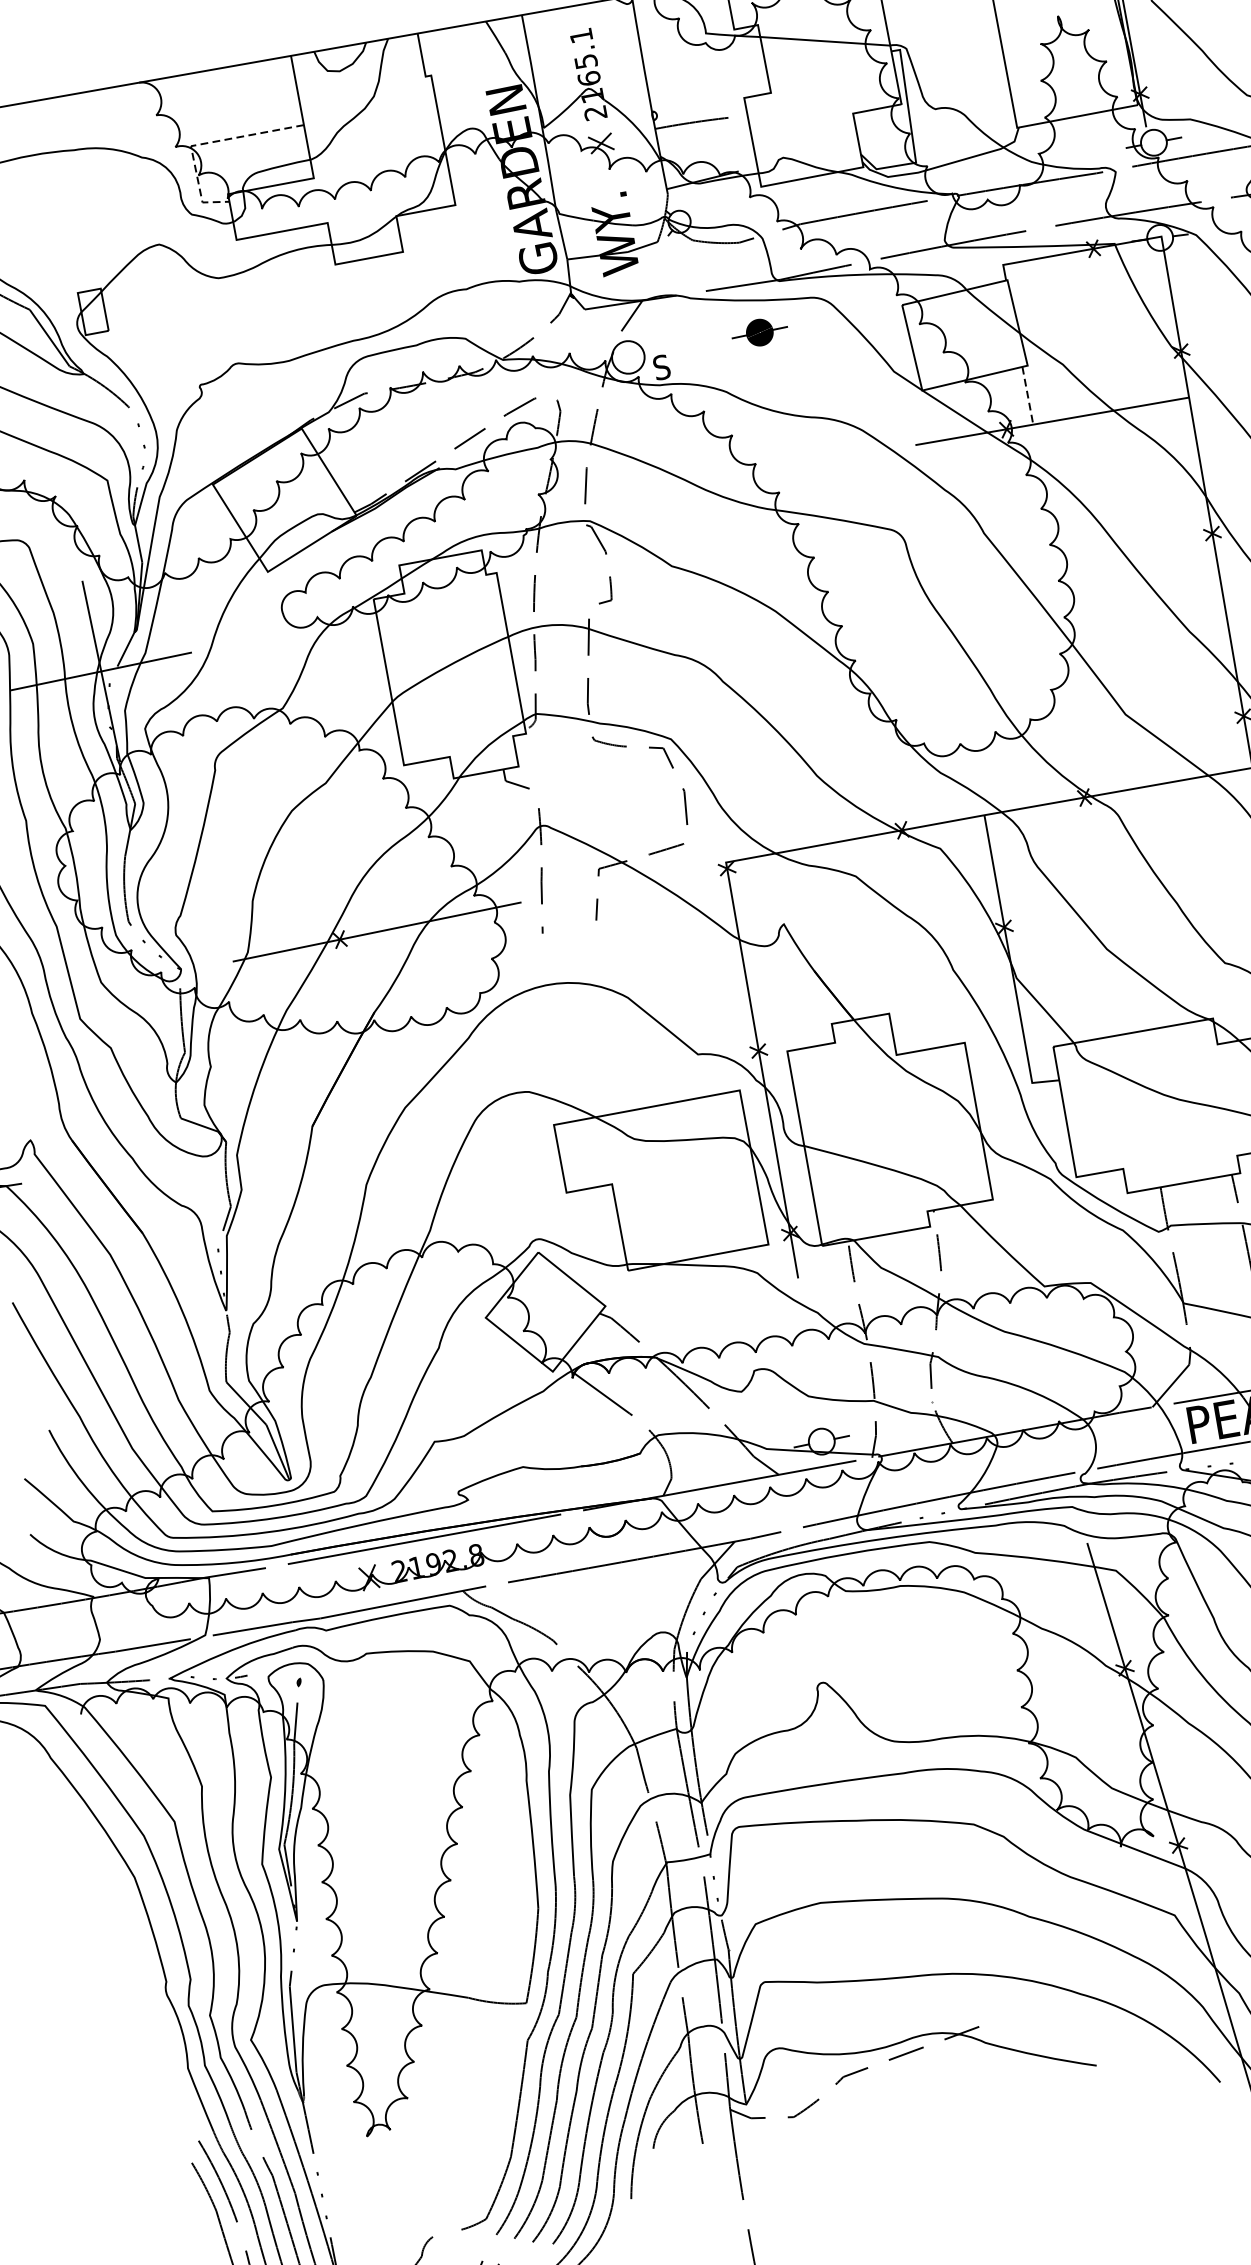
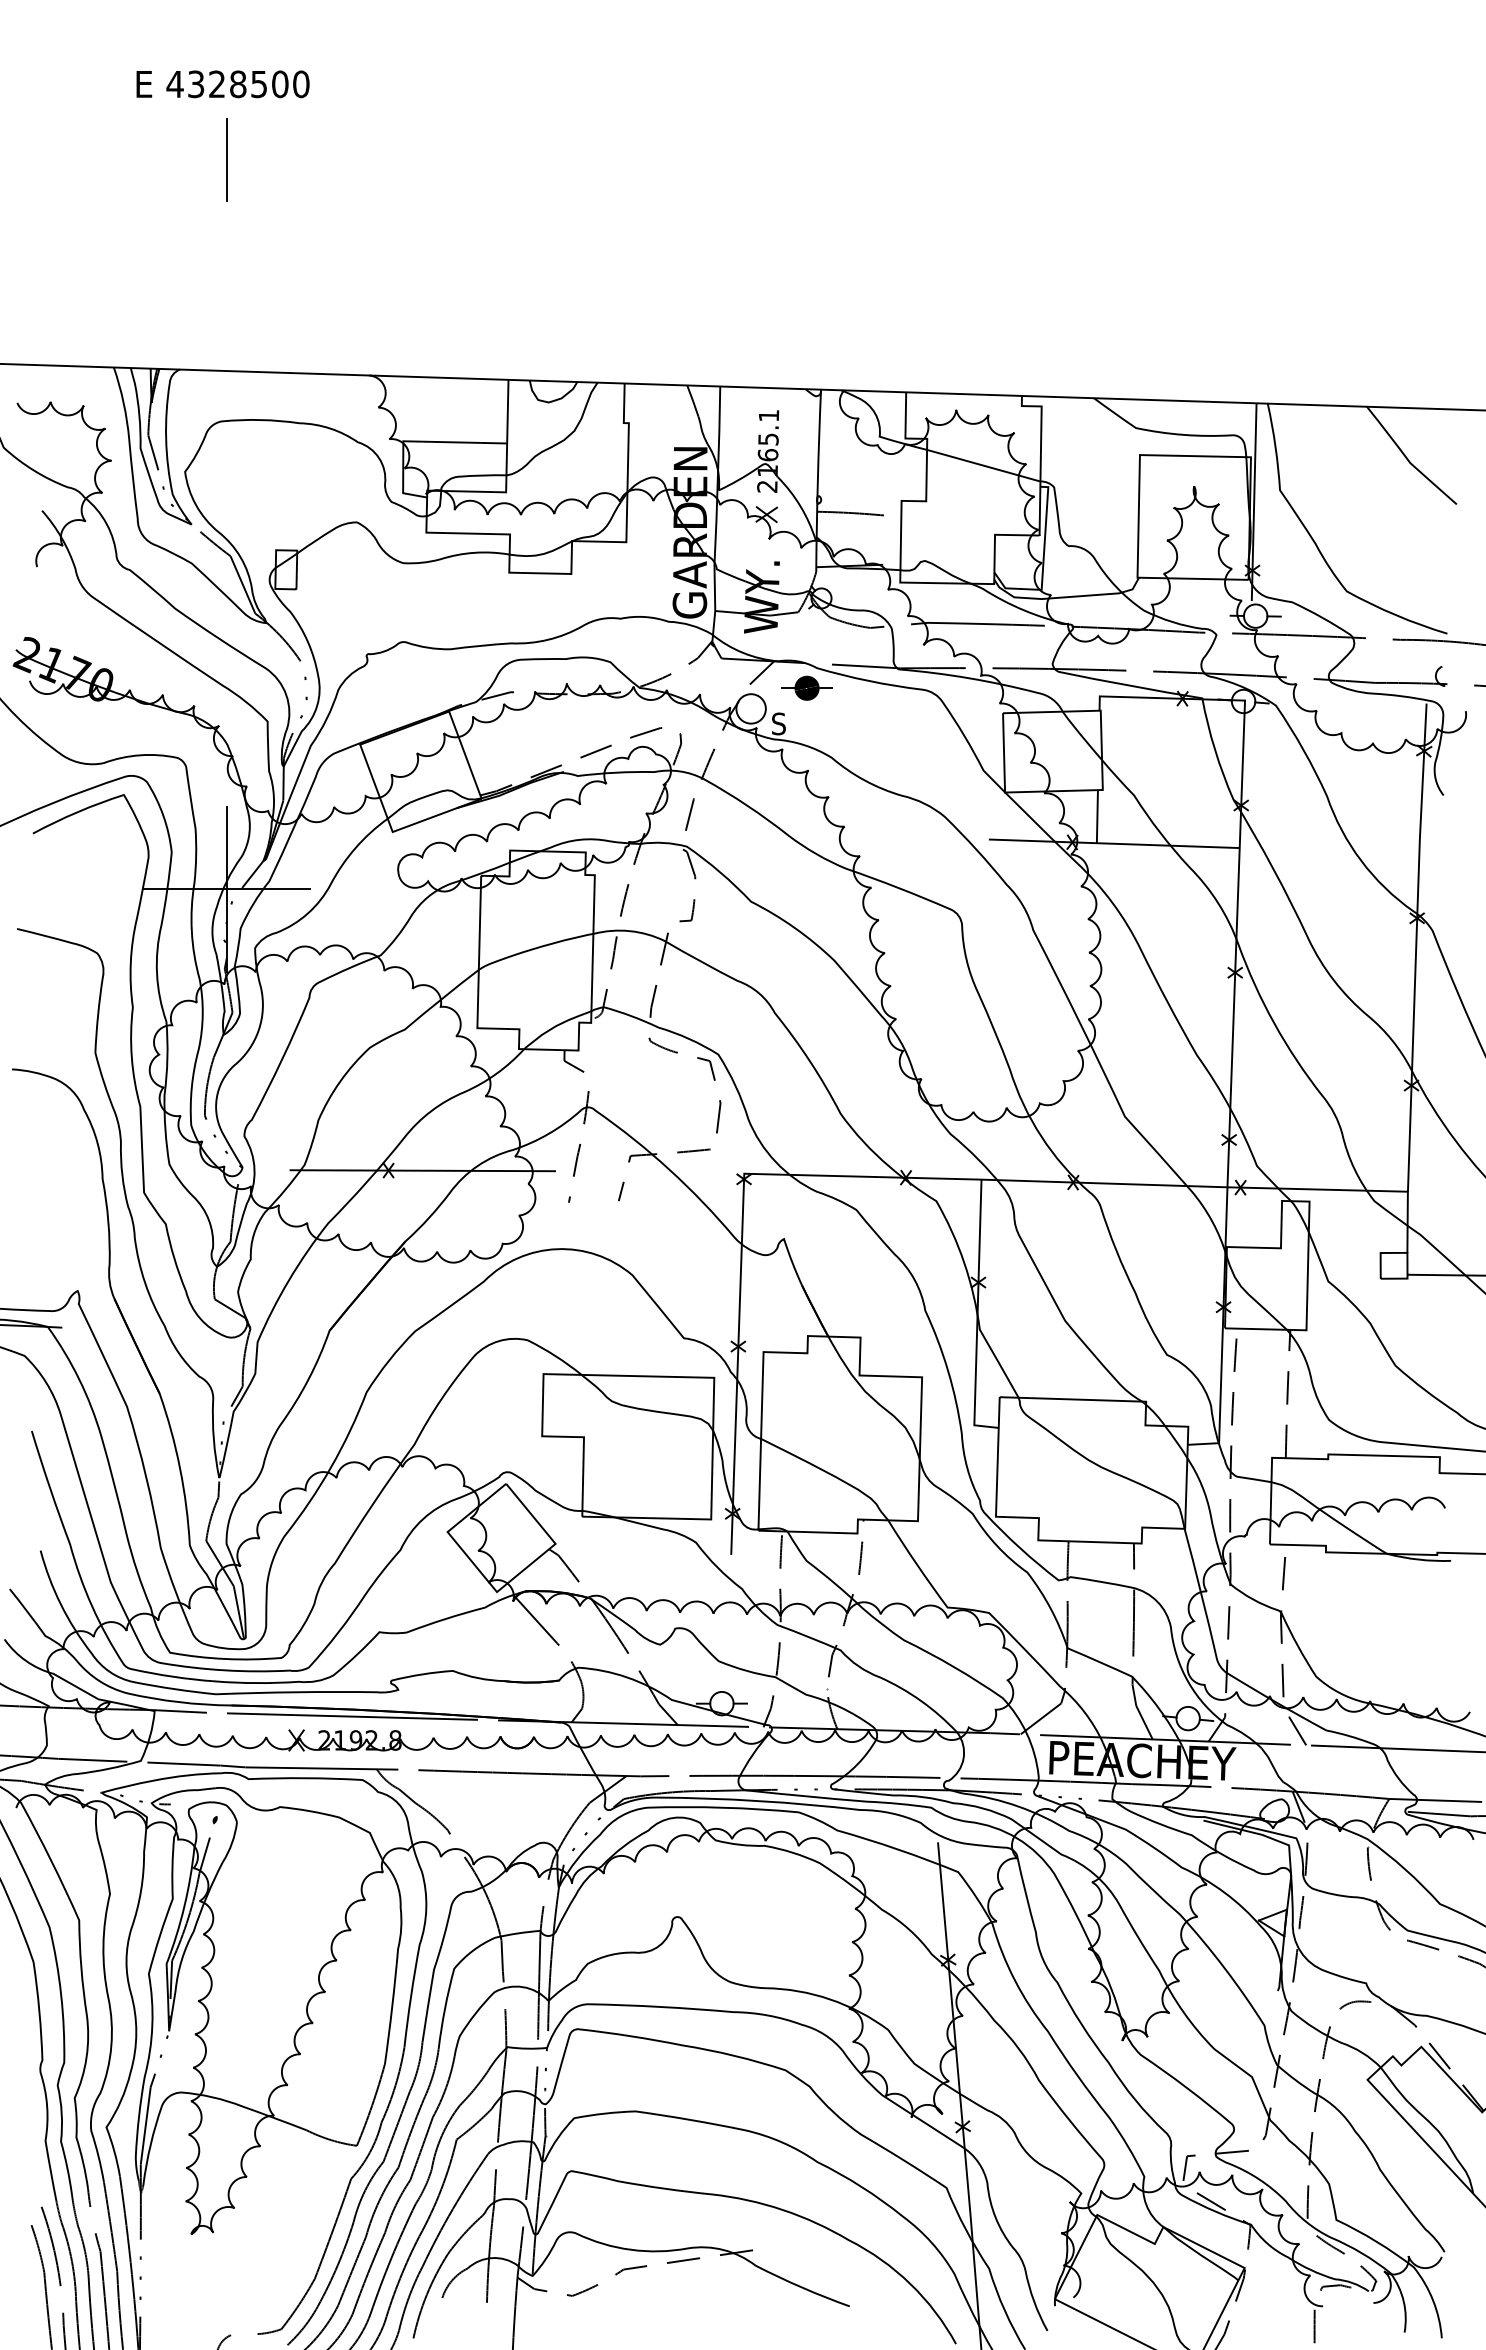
line: (204, 143) -> (415, 441), dashed -> solid
part: (759, 331) -> (806, 687), moved
line: (1027, 395) -> (1097, 816), dashed -> solid

